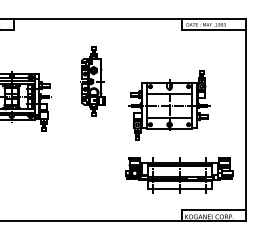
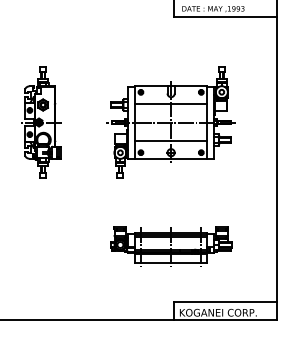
part: (92, 81) -> (41, 122), moved
part: (169, 105) -> (170, 122), moved
part: (179, 175) -> (170, 247), size x0.71

